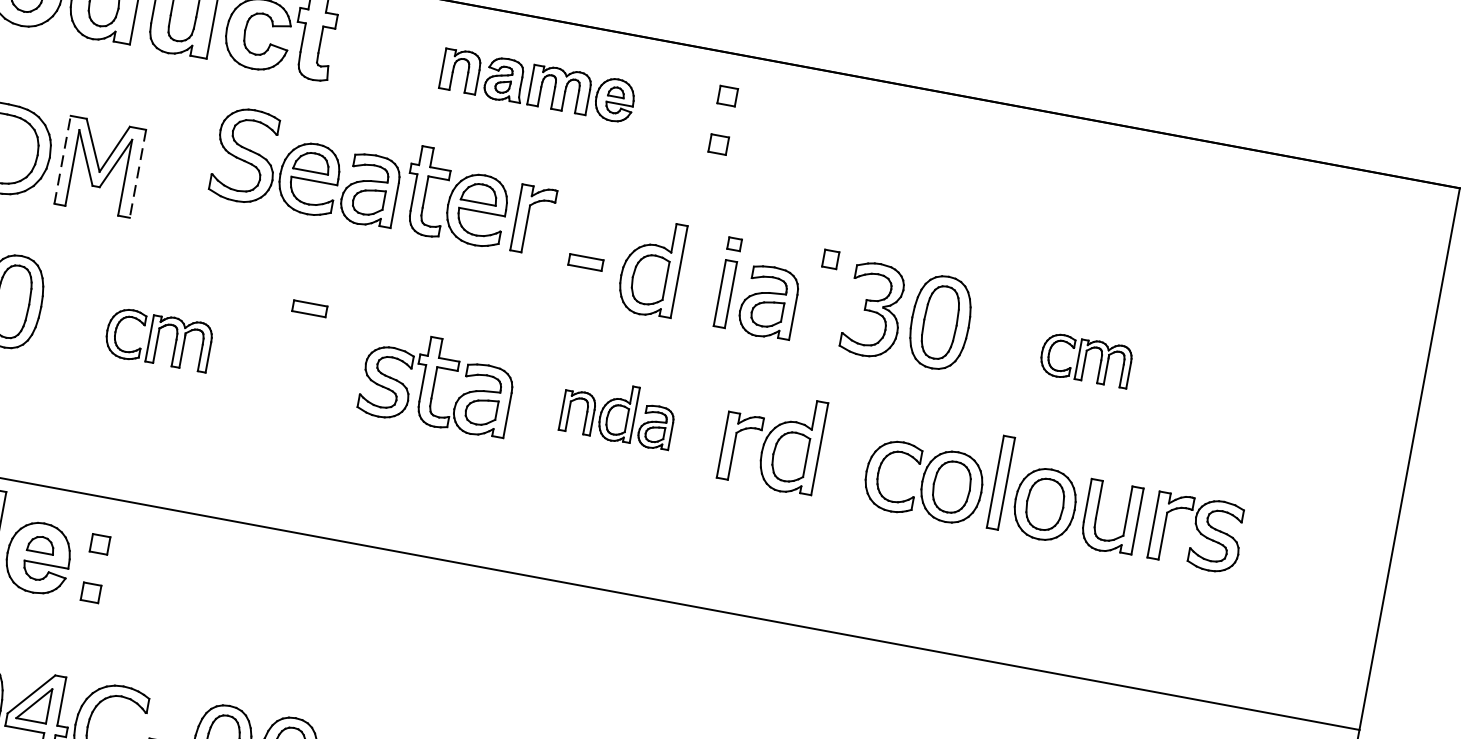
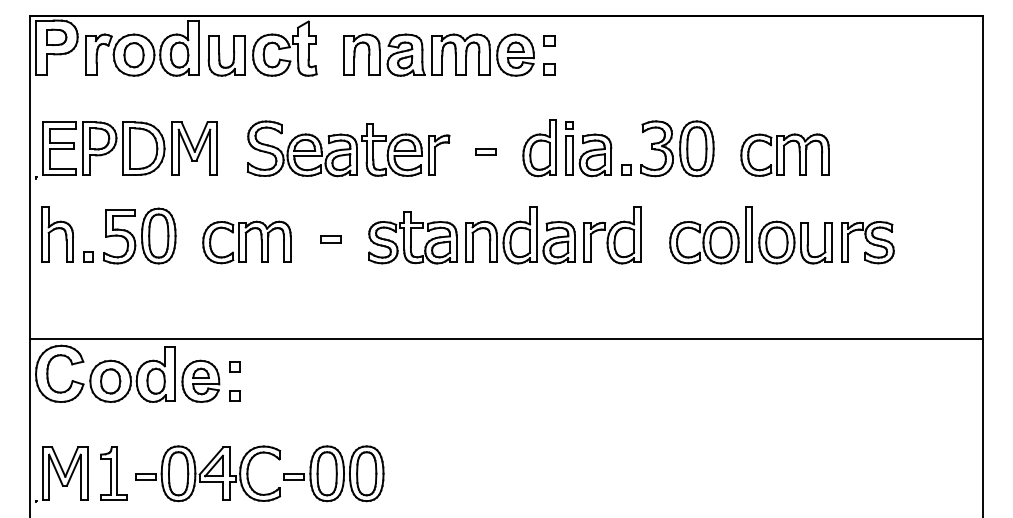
part: (537, 84) -> (438, 54), size x1.67
line: (63, 159) -> (172, 148), dashed -> solid
line: (138, 175) -> (217, 149), dashed -> solid
part: (384, 181) -> (348, 148), moved
part: (830, 258) -> (626, 169), moved
part: (650, 268) -> (539, 148), moved
part: (308, 308) -> (330, 239), moved
part: (157, 339) -> (246, 242), size x1.43
part: (1085, 359) -> (784, 154), size x1.67
part: (618, 412) -> (520, 235), size x1.67

